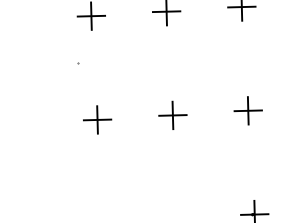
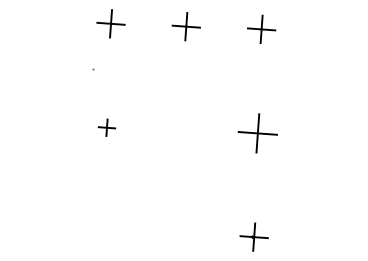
part: (247, 110) -> (257, 132), size x1.4
part: (171, 115) -> (181, 130), removed
part: (97, 119) -> (106, 127), size x0.6

